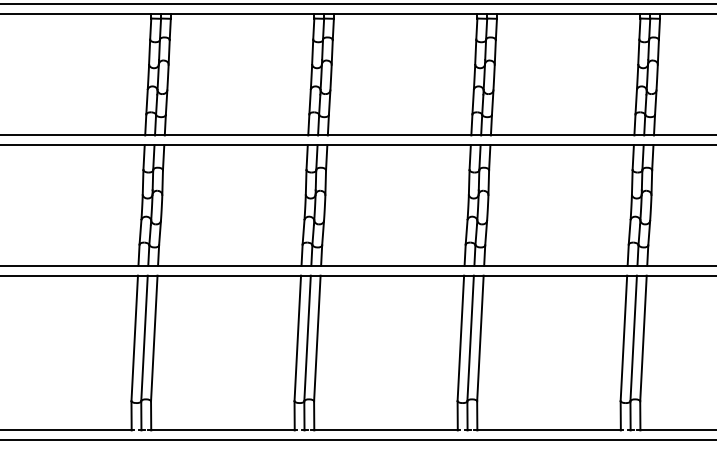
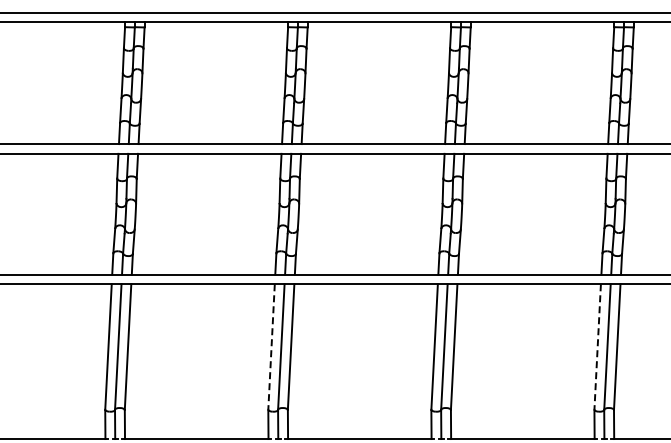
line: (297, 338) -> (271, 347), solid -> dashed
line: (623, 338) -> (597, 347), solid -> dashed

